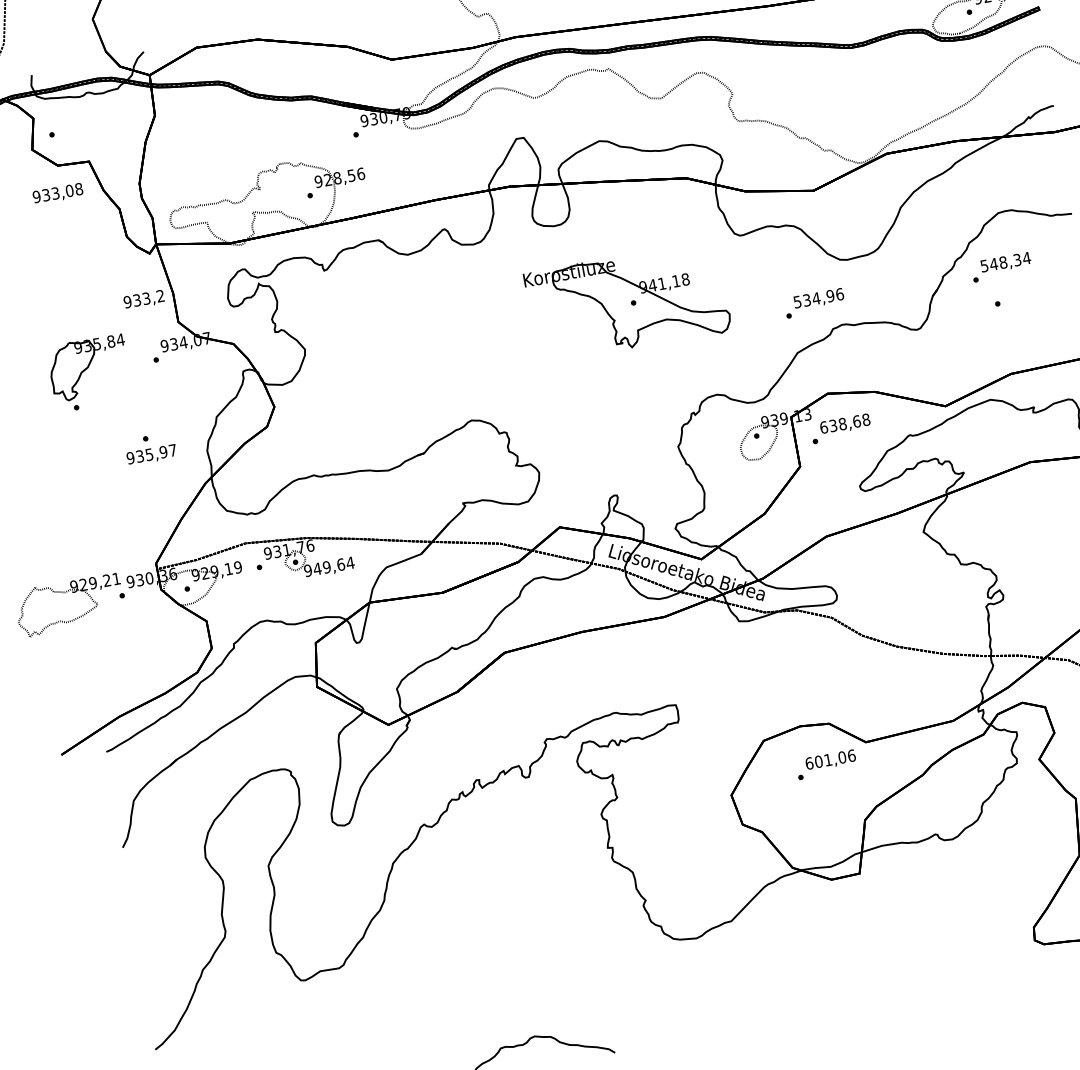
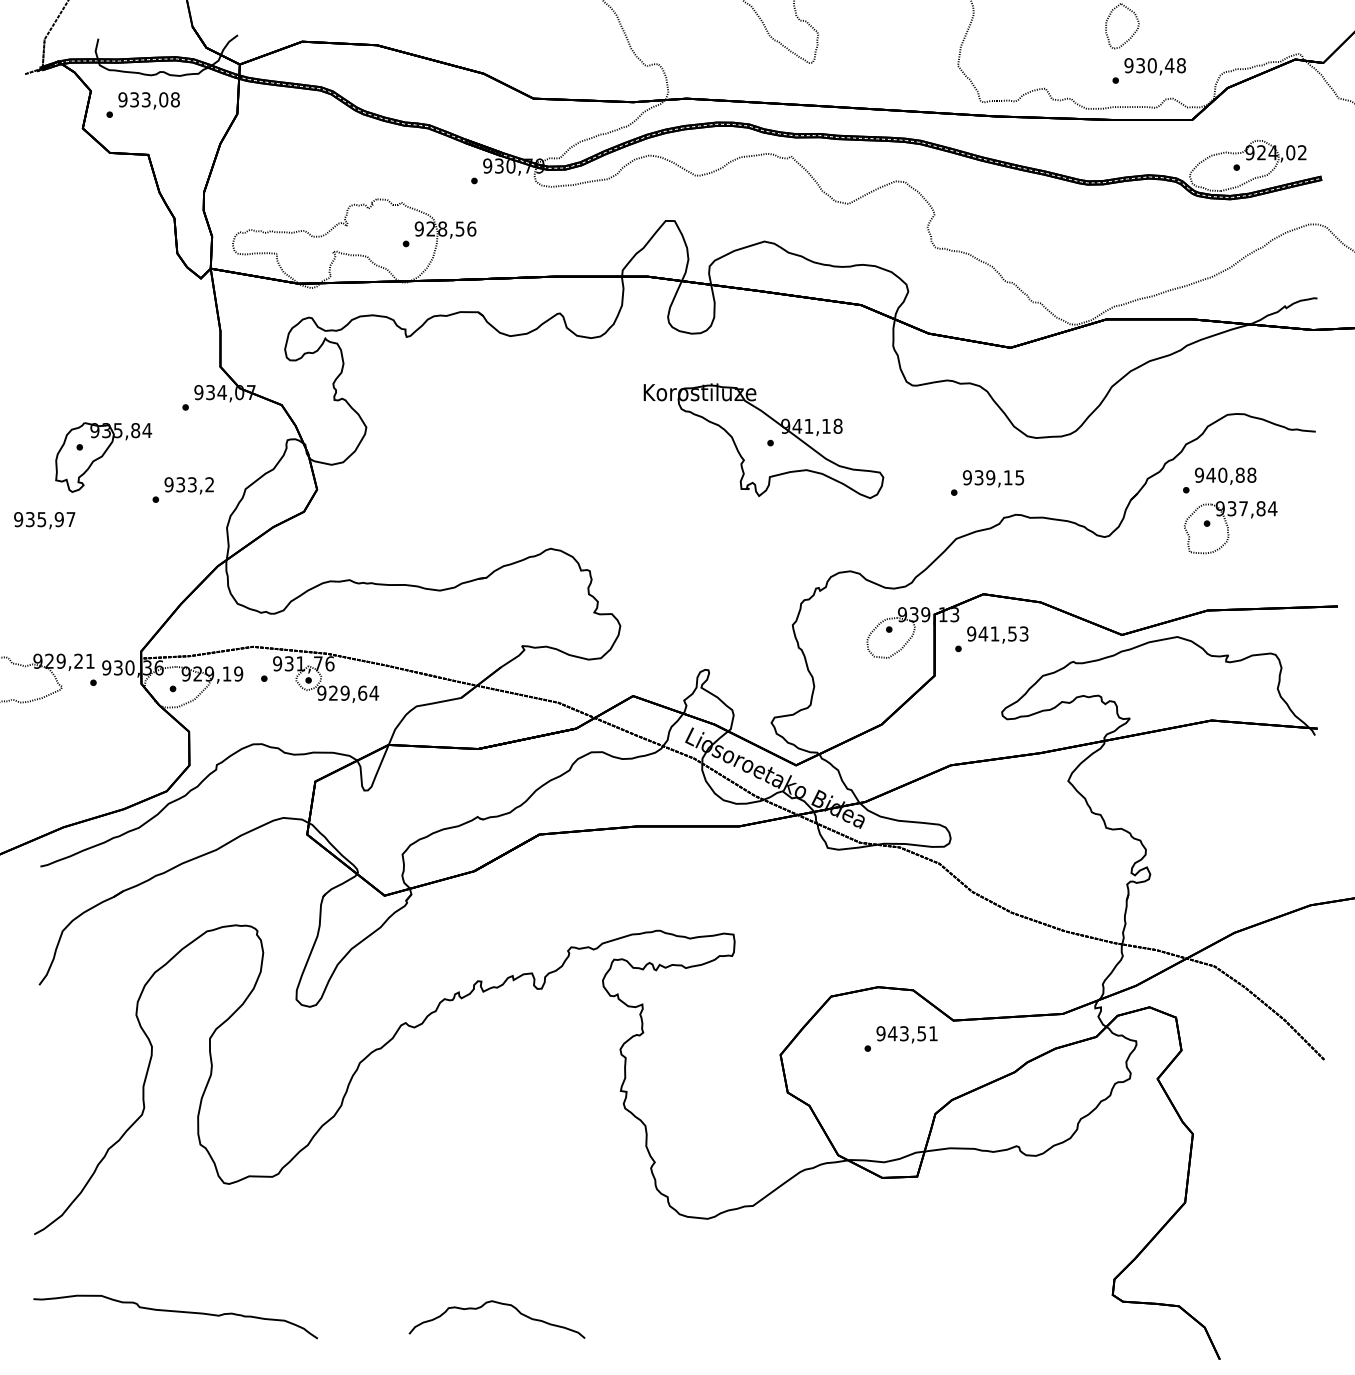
text: (57, 193) -> (148, 100), moved
text: (1005, 261) -> (1225, 474), 548,34 -> 940,88
text: (818, 298) -> (993, 477), 534,96 -> 939,15
text: (143, 299) -> (188, 485), moved
part: (1017, 303) -> (1230, 527), added
part: (89, 368) -> (103, 457), moved
text: (844, 423) -> (997, 633), 638,68 -> 941,53
text: (151, 455) -> (44, 520), moved
text: (317, 568) -> (333, 692), 949,64 -> 929,64
text: (830, 759) -> (907, 1033), 601,06 -> 943,51

